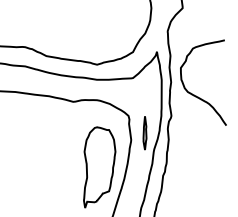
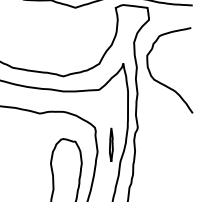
curve: (196, 95) -> (162, 83), moved

